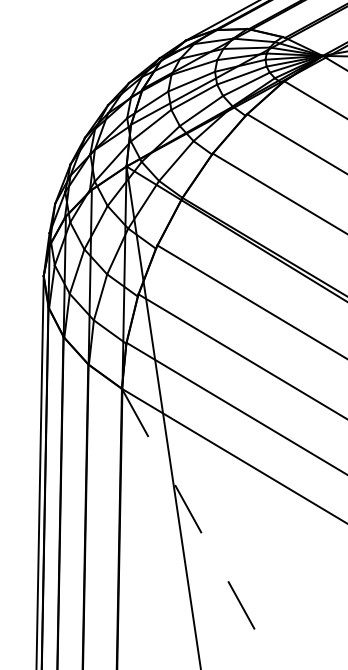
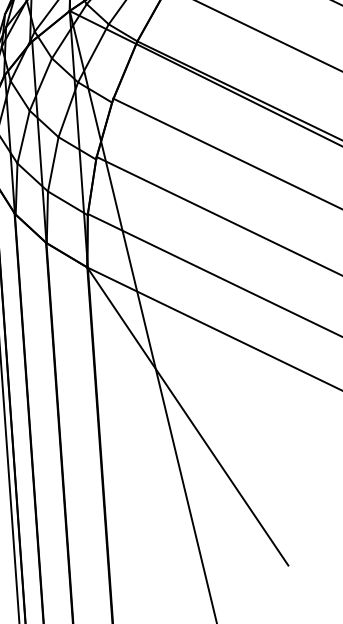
line: (197, 525) -> (188, 417), dashed -> solid

